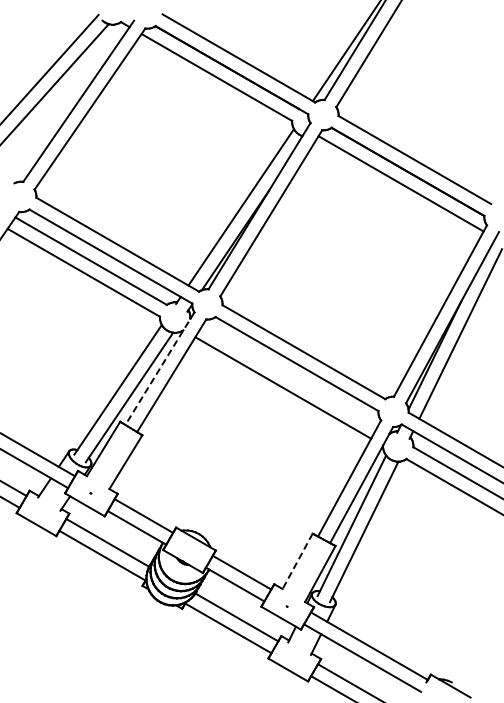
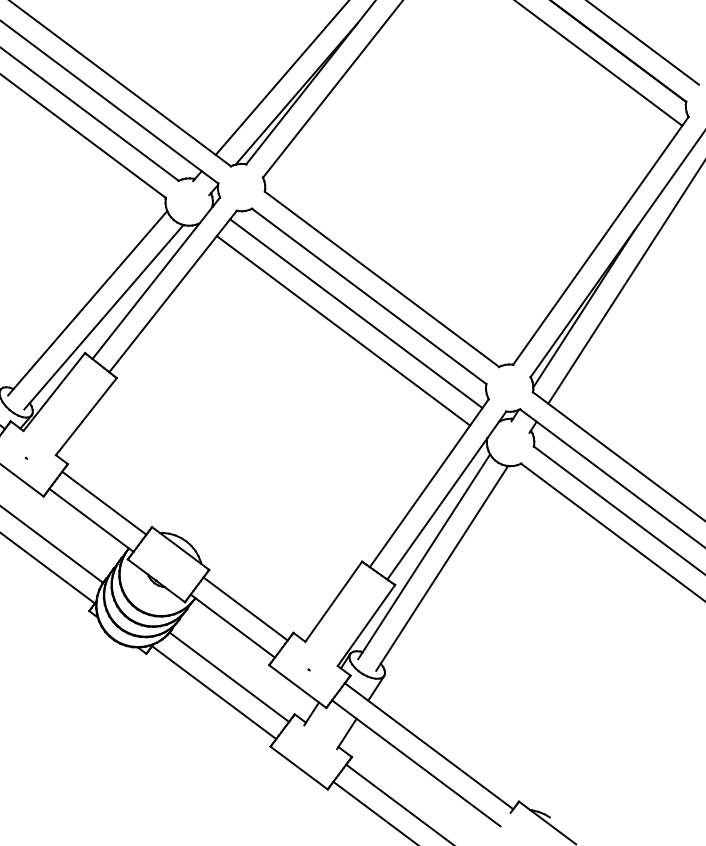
line: (159, 369) -> (155, 279), dashed -> solid
line: (289, 375) -> (355, 312), added
line: (297, 561) -> (333, 601), dashed -> solid

